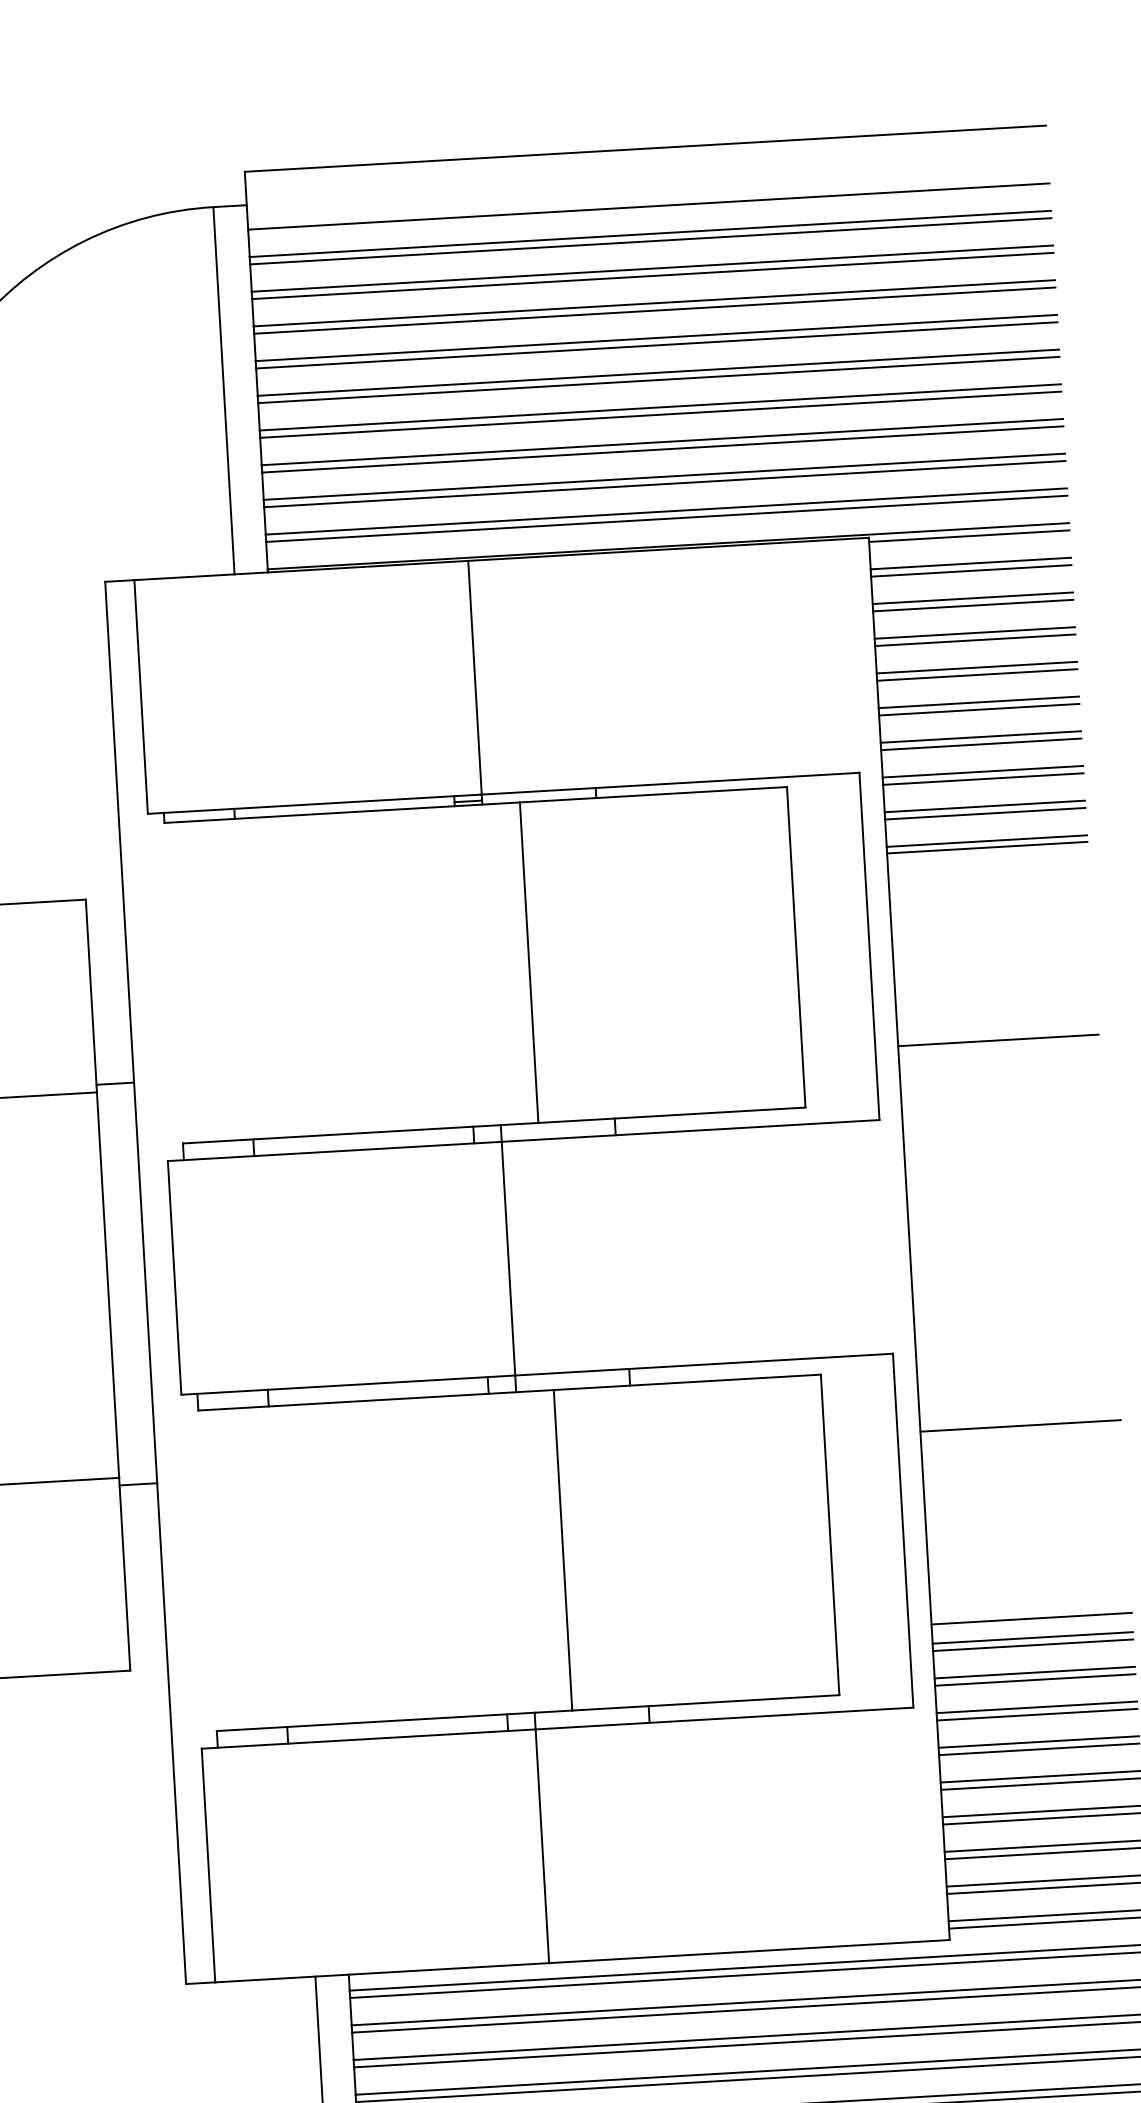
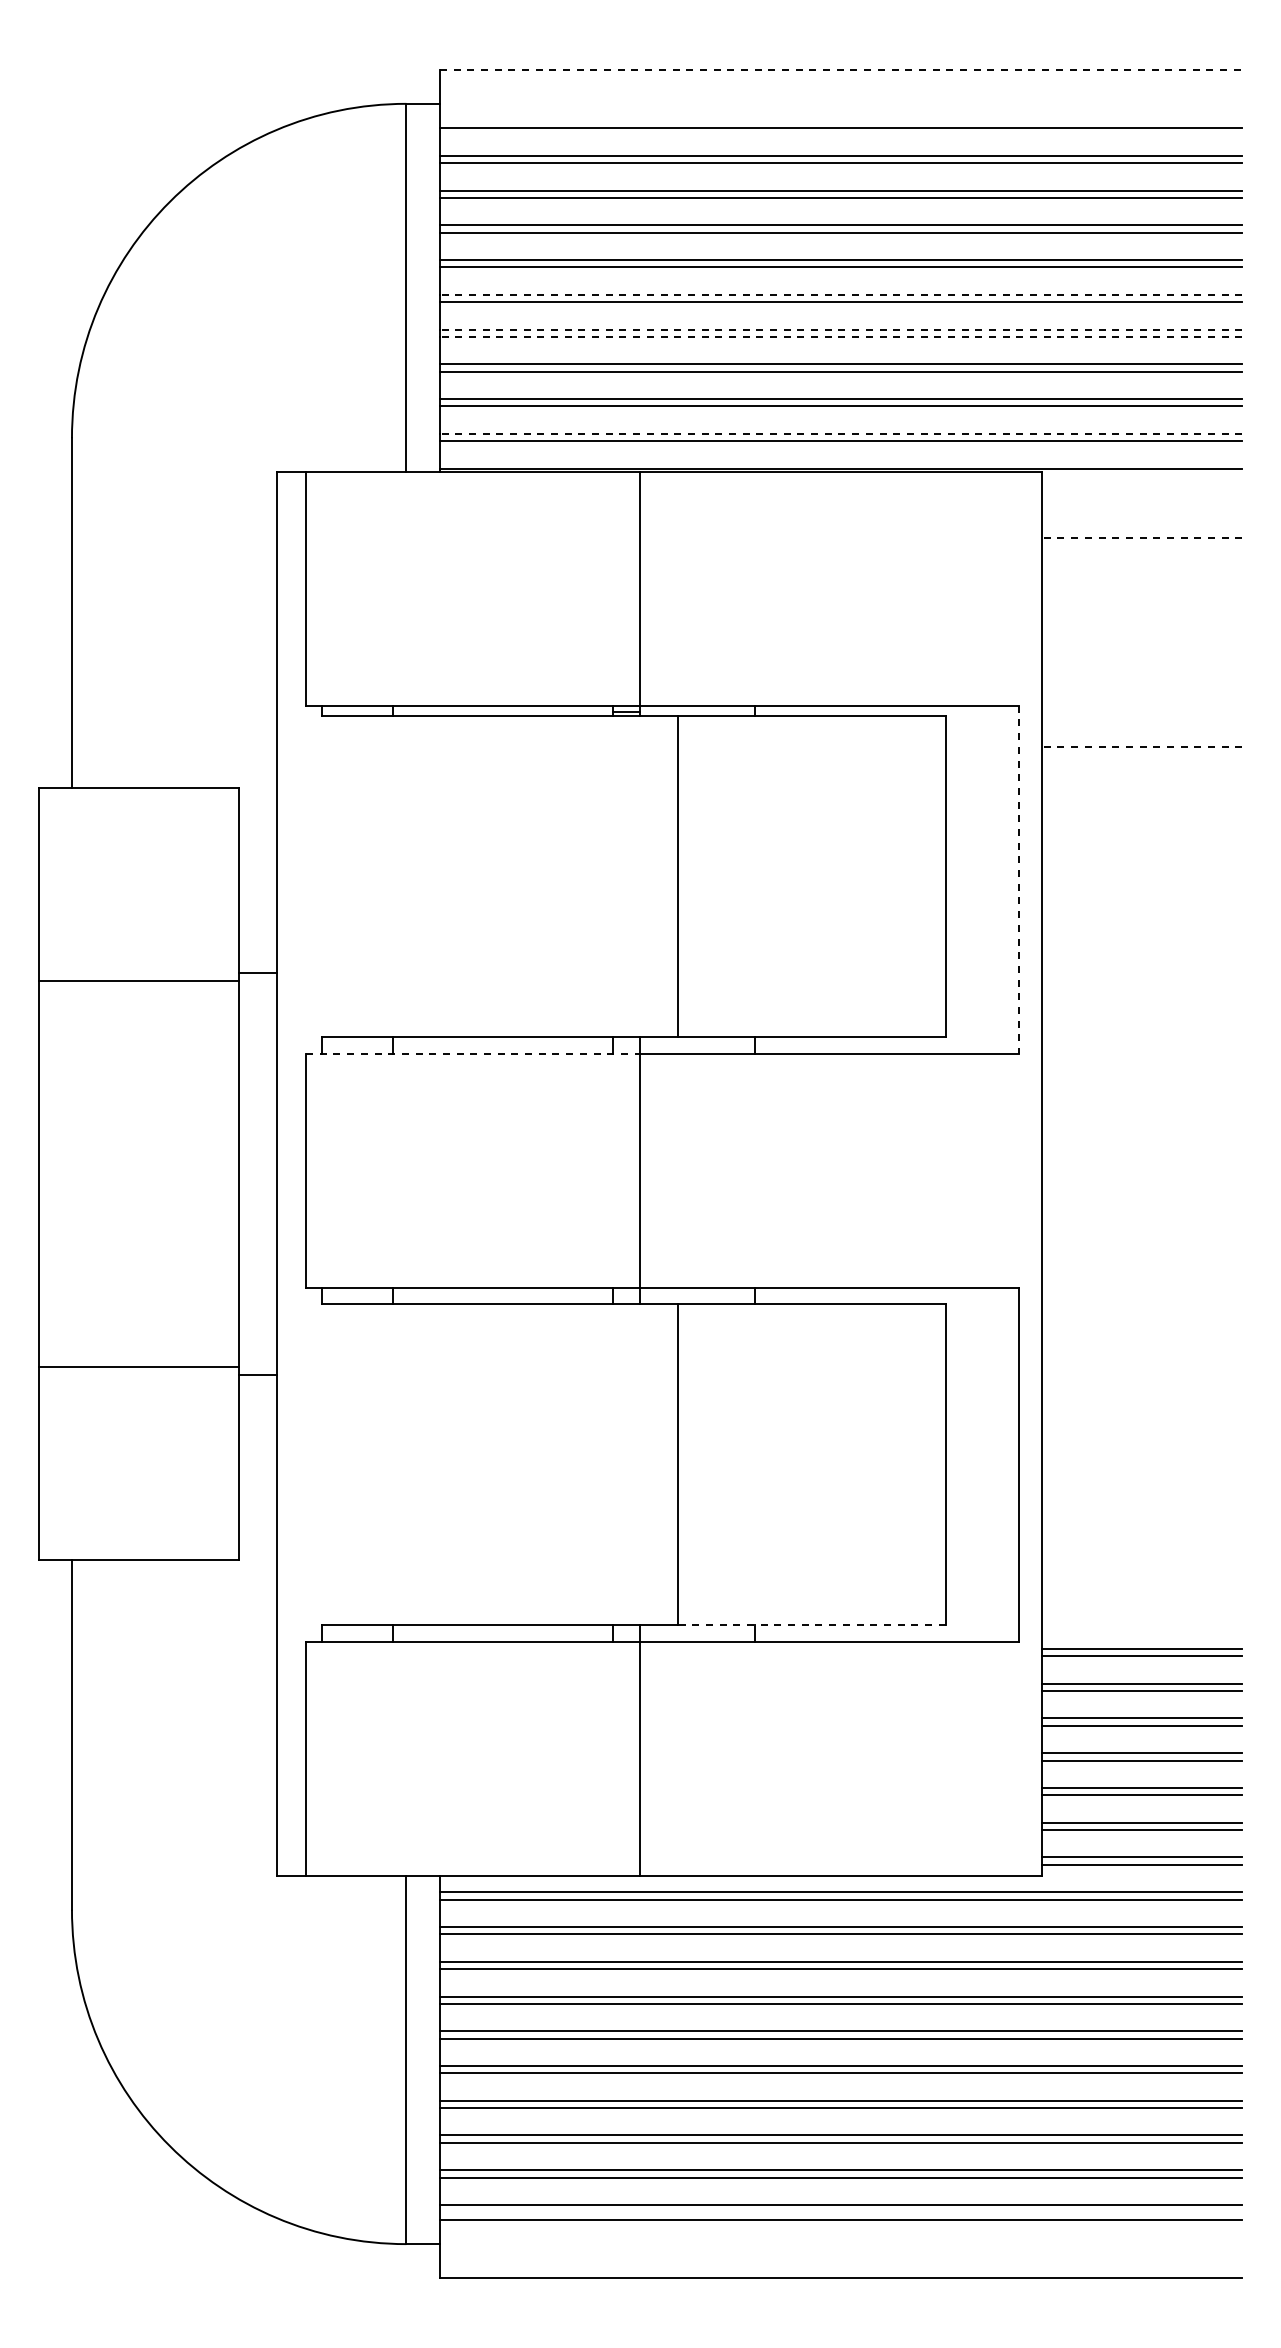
line: (645, 148) -> (841, 70), solid -> dashed
line: (657, 372) -> (840, 294), solid -> dashed
line: (659, 407) -> (840, 329), solid -> dashed
line: (660, 414) -> (840, 336), solid -> dashed
line: (665, 511) -> (840, 433), solid -> dashed
line: (968, 535) -> (1141, 475), removed
line: (970, 563) -> (1141, 503), removed
line: (970, 570) -> (1141, 510), removed
line: (972, 598) -> (1141, 538), solid -> dashed
line: (972, 605) -> (1141, 545), removed
line: (974, 632) -> (1141, 572), removed
line: (974, 640) -> (1141, 580), removed
line: (976, 667) -> (1141, 607), removed
line: (976, 674) -> (1141, 614), removed
line: (978, 702) -> (1141, 642), removed
line: (978, 709) -> (1141, 649), removed
line: (980, 737) -> (1141, 677), removed
line: (980, 744) -> (1141, 684), removed
line: (982, 771) -> (1141, 711), removed
line: (982, 779) -> (1141, 719), removed
line: (984, 806) -> (1141, 746), solid -> dashed
line: (984, 813) -> (1141, 753), removed
line: (986, 841) -> (1141, 781), removed
line: (986, 847) -> (1141, 787), removed
line: (869, 946) -> (1018, 879), solid -> dashed
line: (997, 1040) -> (1141, 980), removed
line: (335, 1151) -> (473, 1053), solid -> dashed
line: (1020, 1426) -> (1141, 1367), removed
line: (1031, 1619) -> (1141, 1560), removed
line: (1032, 1638) -> (1141, 1579), removed
line: (1032, 1645) -> (1141, 1586), removed
line: (1034, 1672) -> (1141, 1614), removed
line: (1034, 1679) -> (1141, 1621), removed
line: (705, 1702) -> (811, 1625), solid -> dashed

